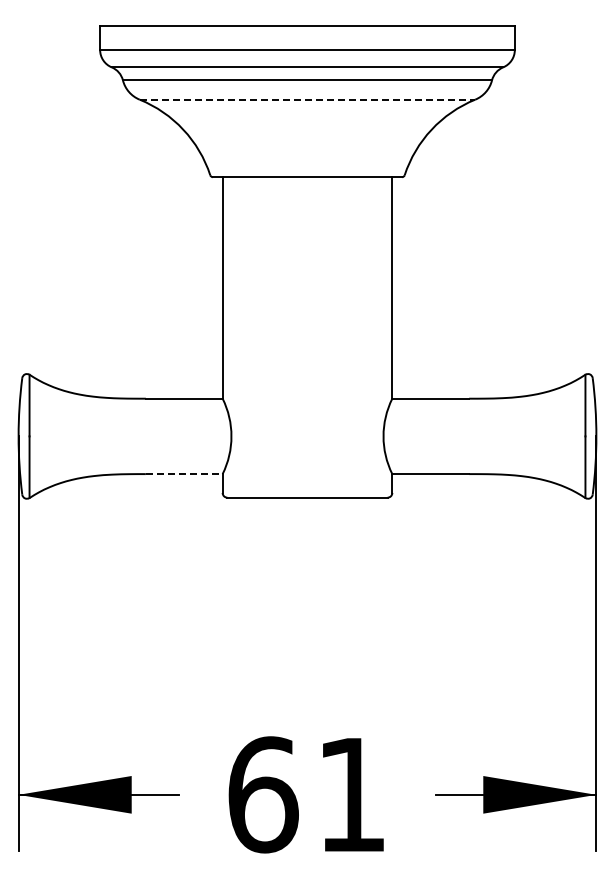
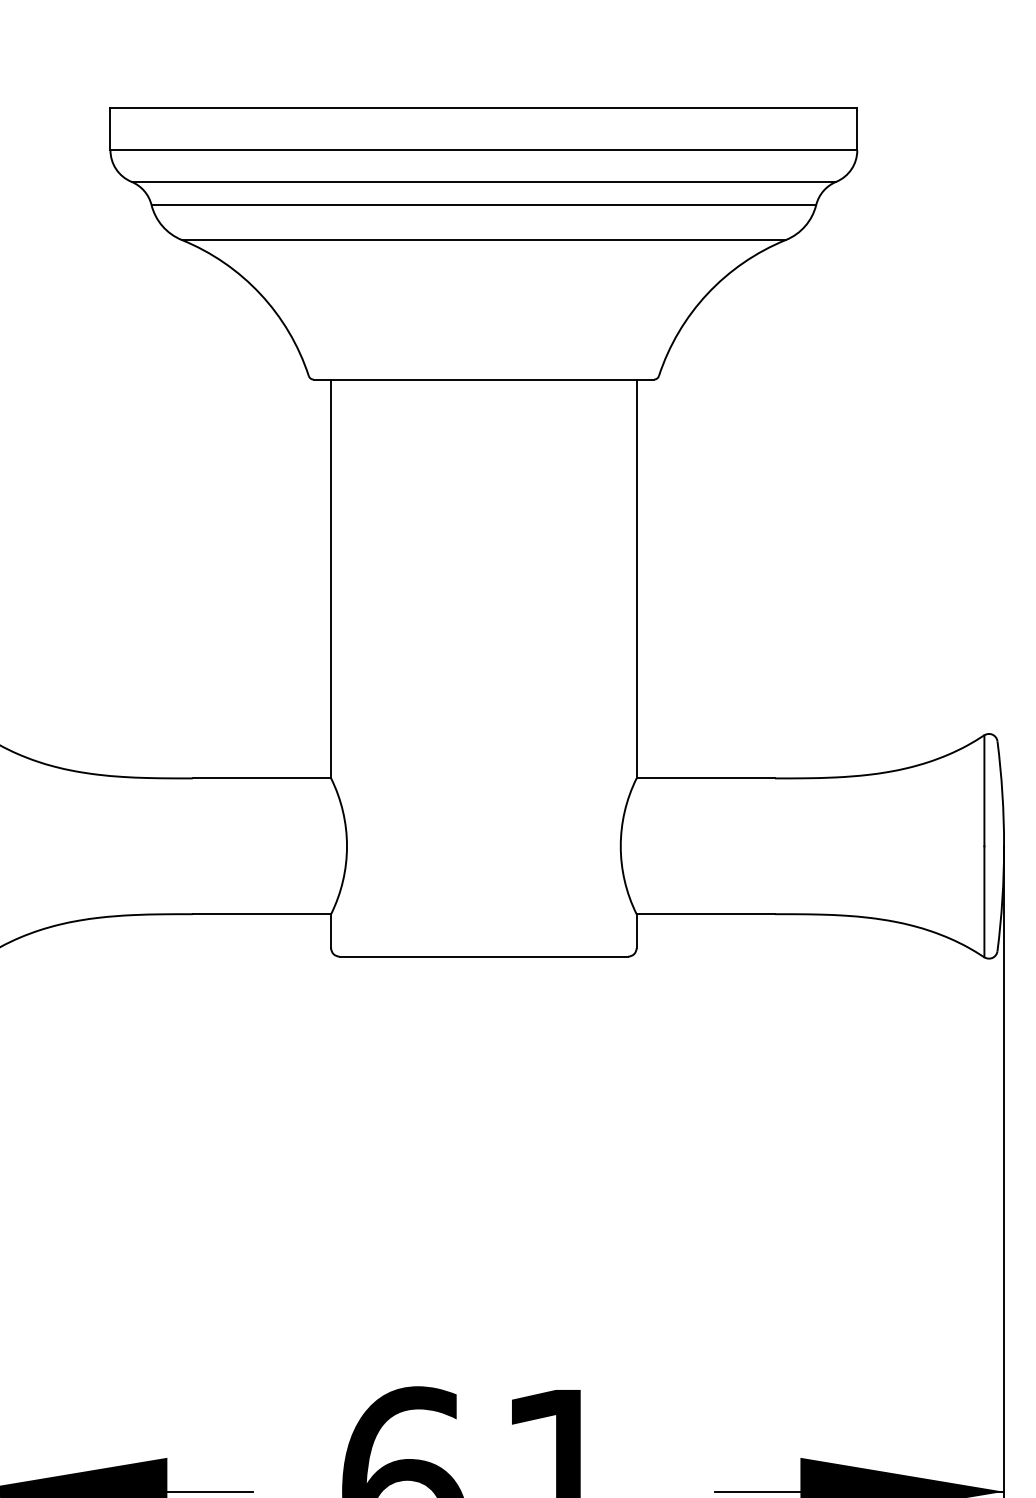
line: (307, 99) -> (483, 239), dashed -> solid
line: (184, 474) -> (262, 914), dashed -> solid

